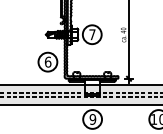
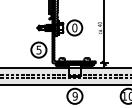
text: (92, 34) -> (74, 27), 7 -> 0
text: (47, 61) -> (38, 49), 6 -> 5

